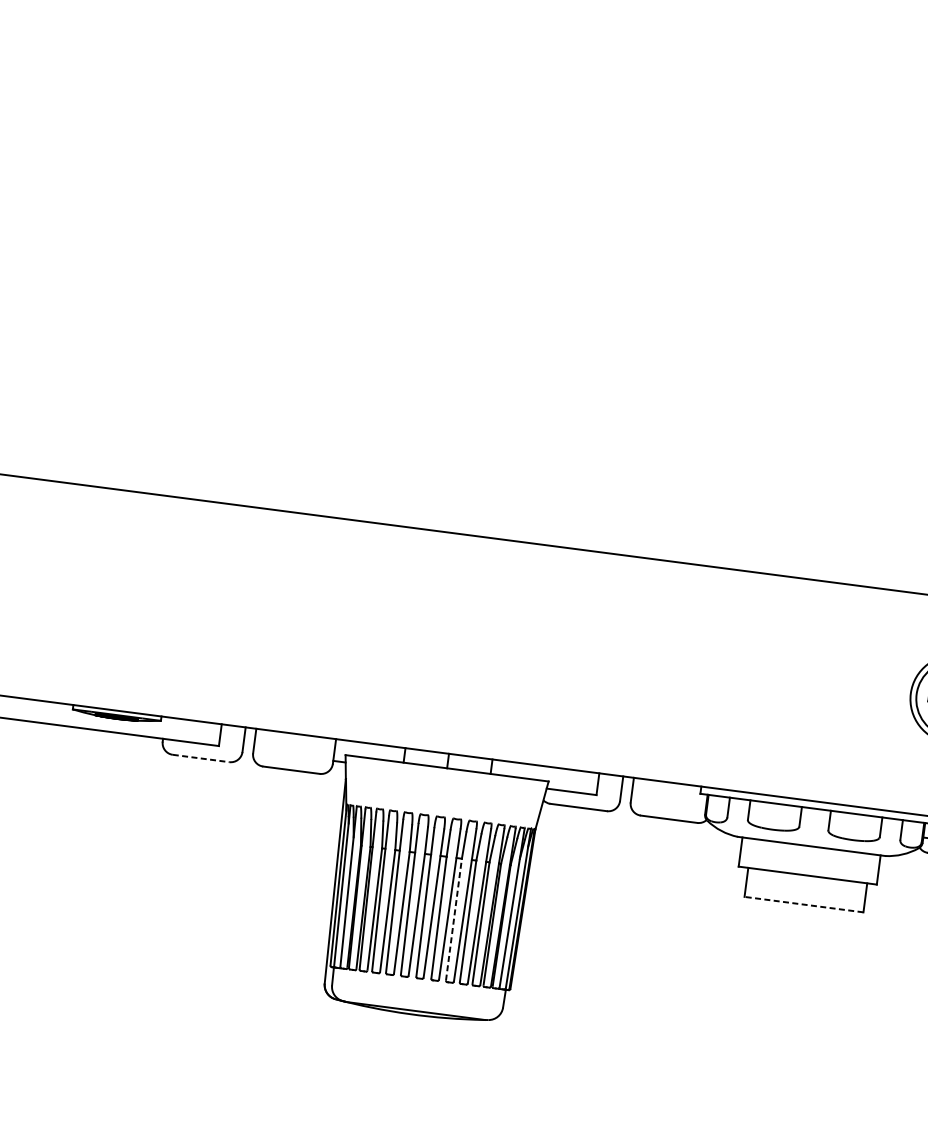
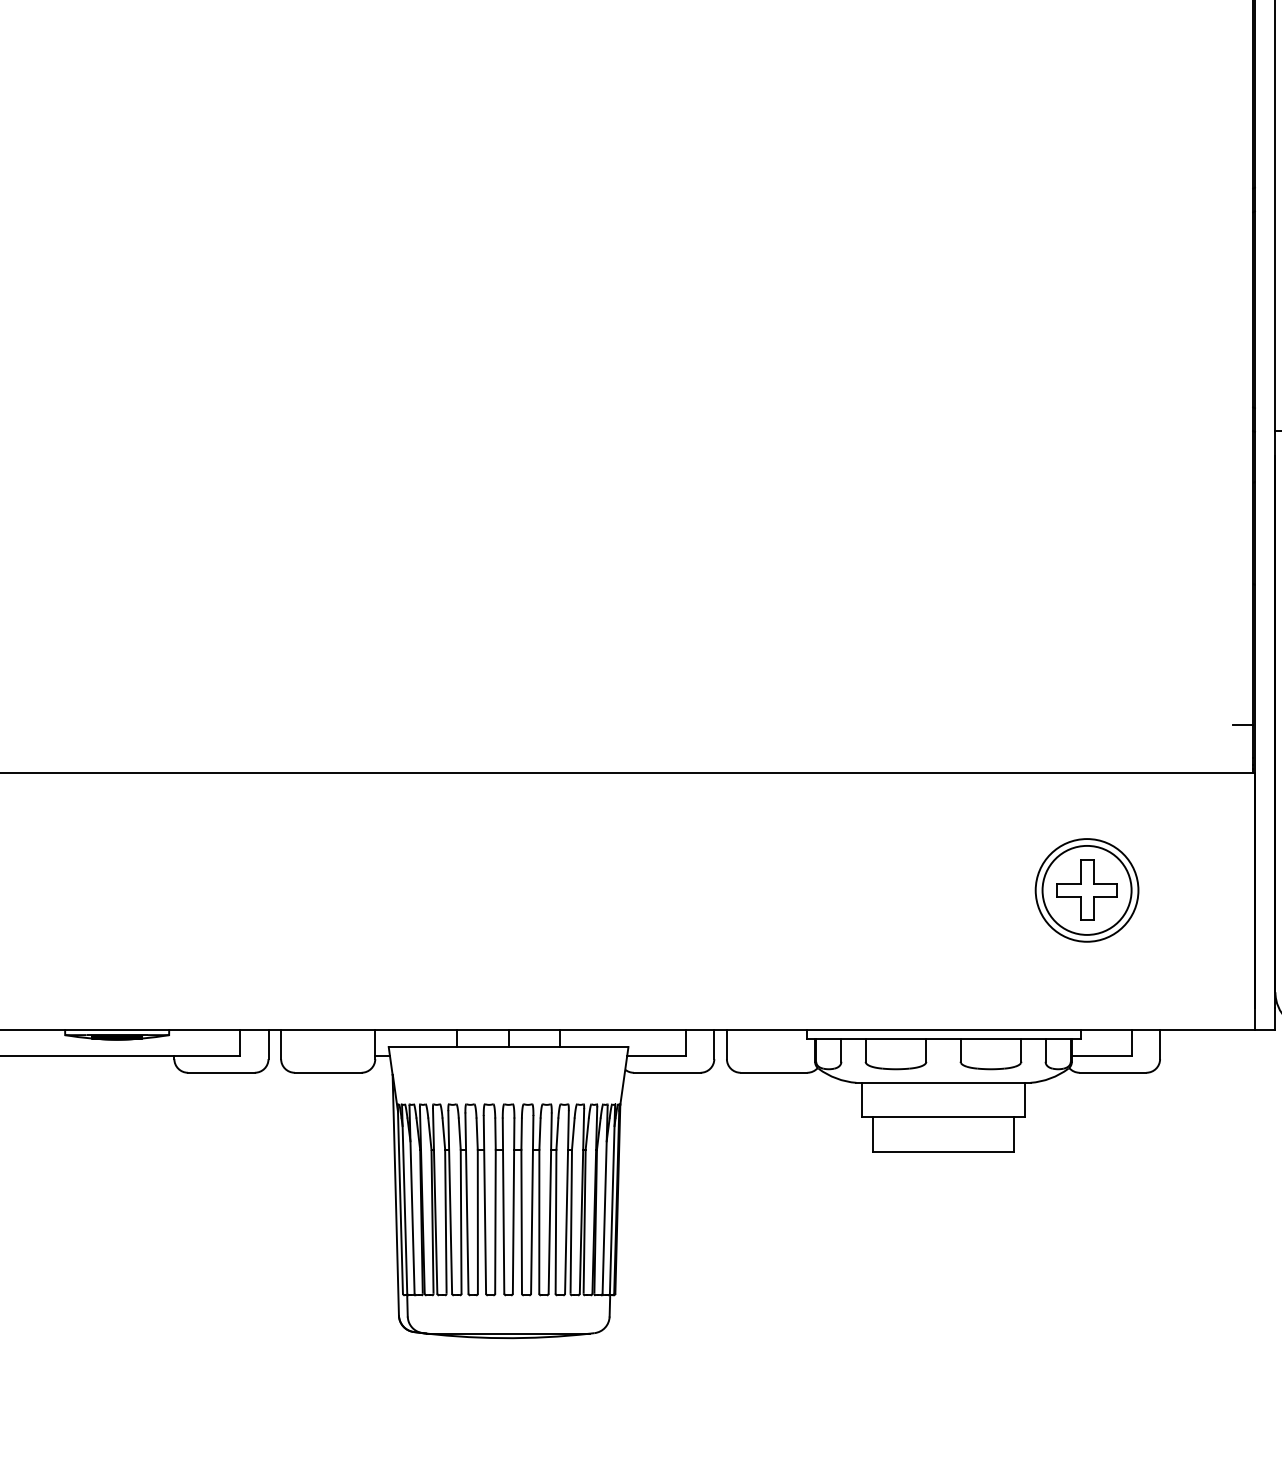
line: (201, 758) -> (221, 1072), dashed -> solid
line: (804, 904) -> (943, 1151), dashed -> solid
line: (454, 919) -> (539, 1221), dashed -> solid

